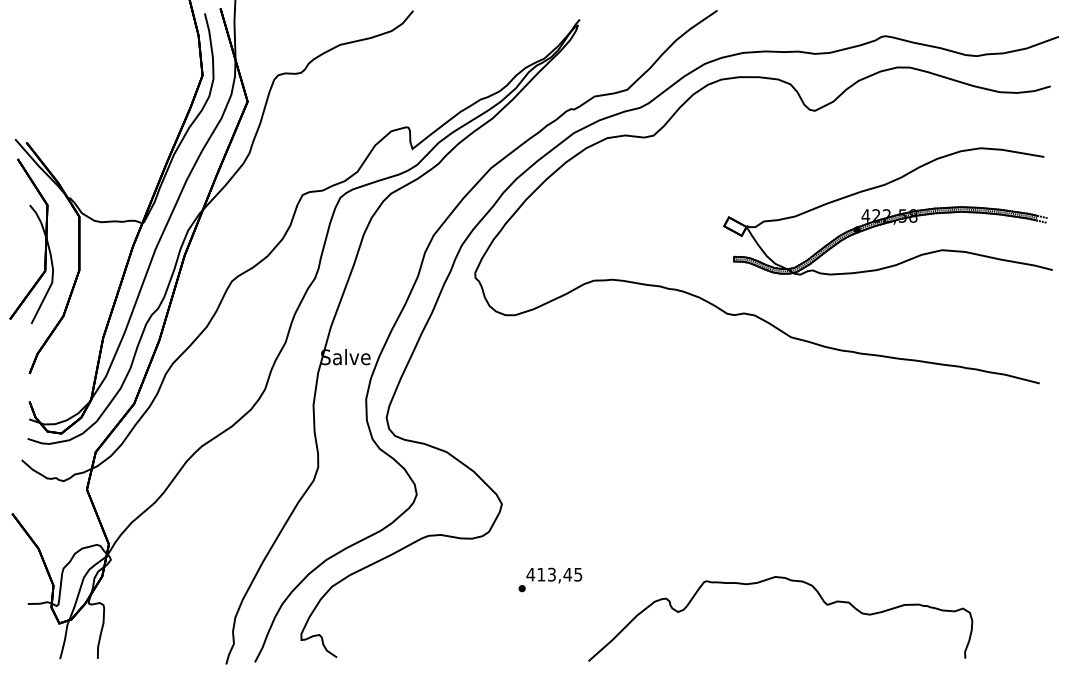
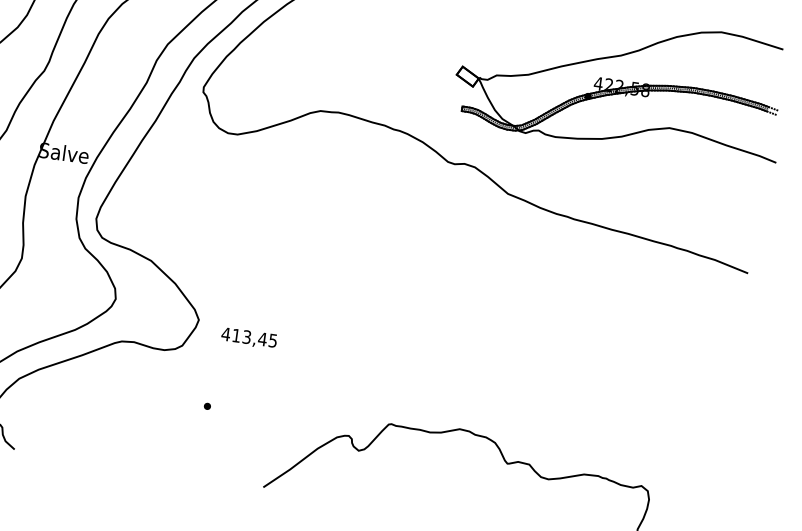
text: (554, 575) -> (249, 338), moved

